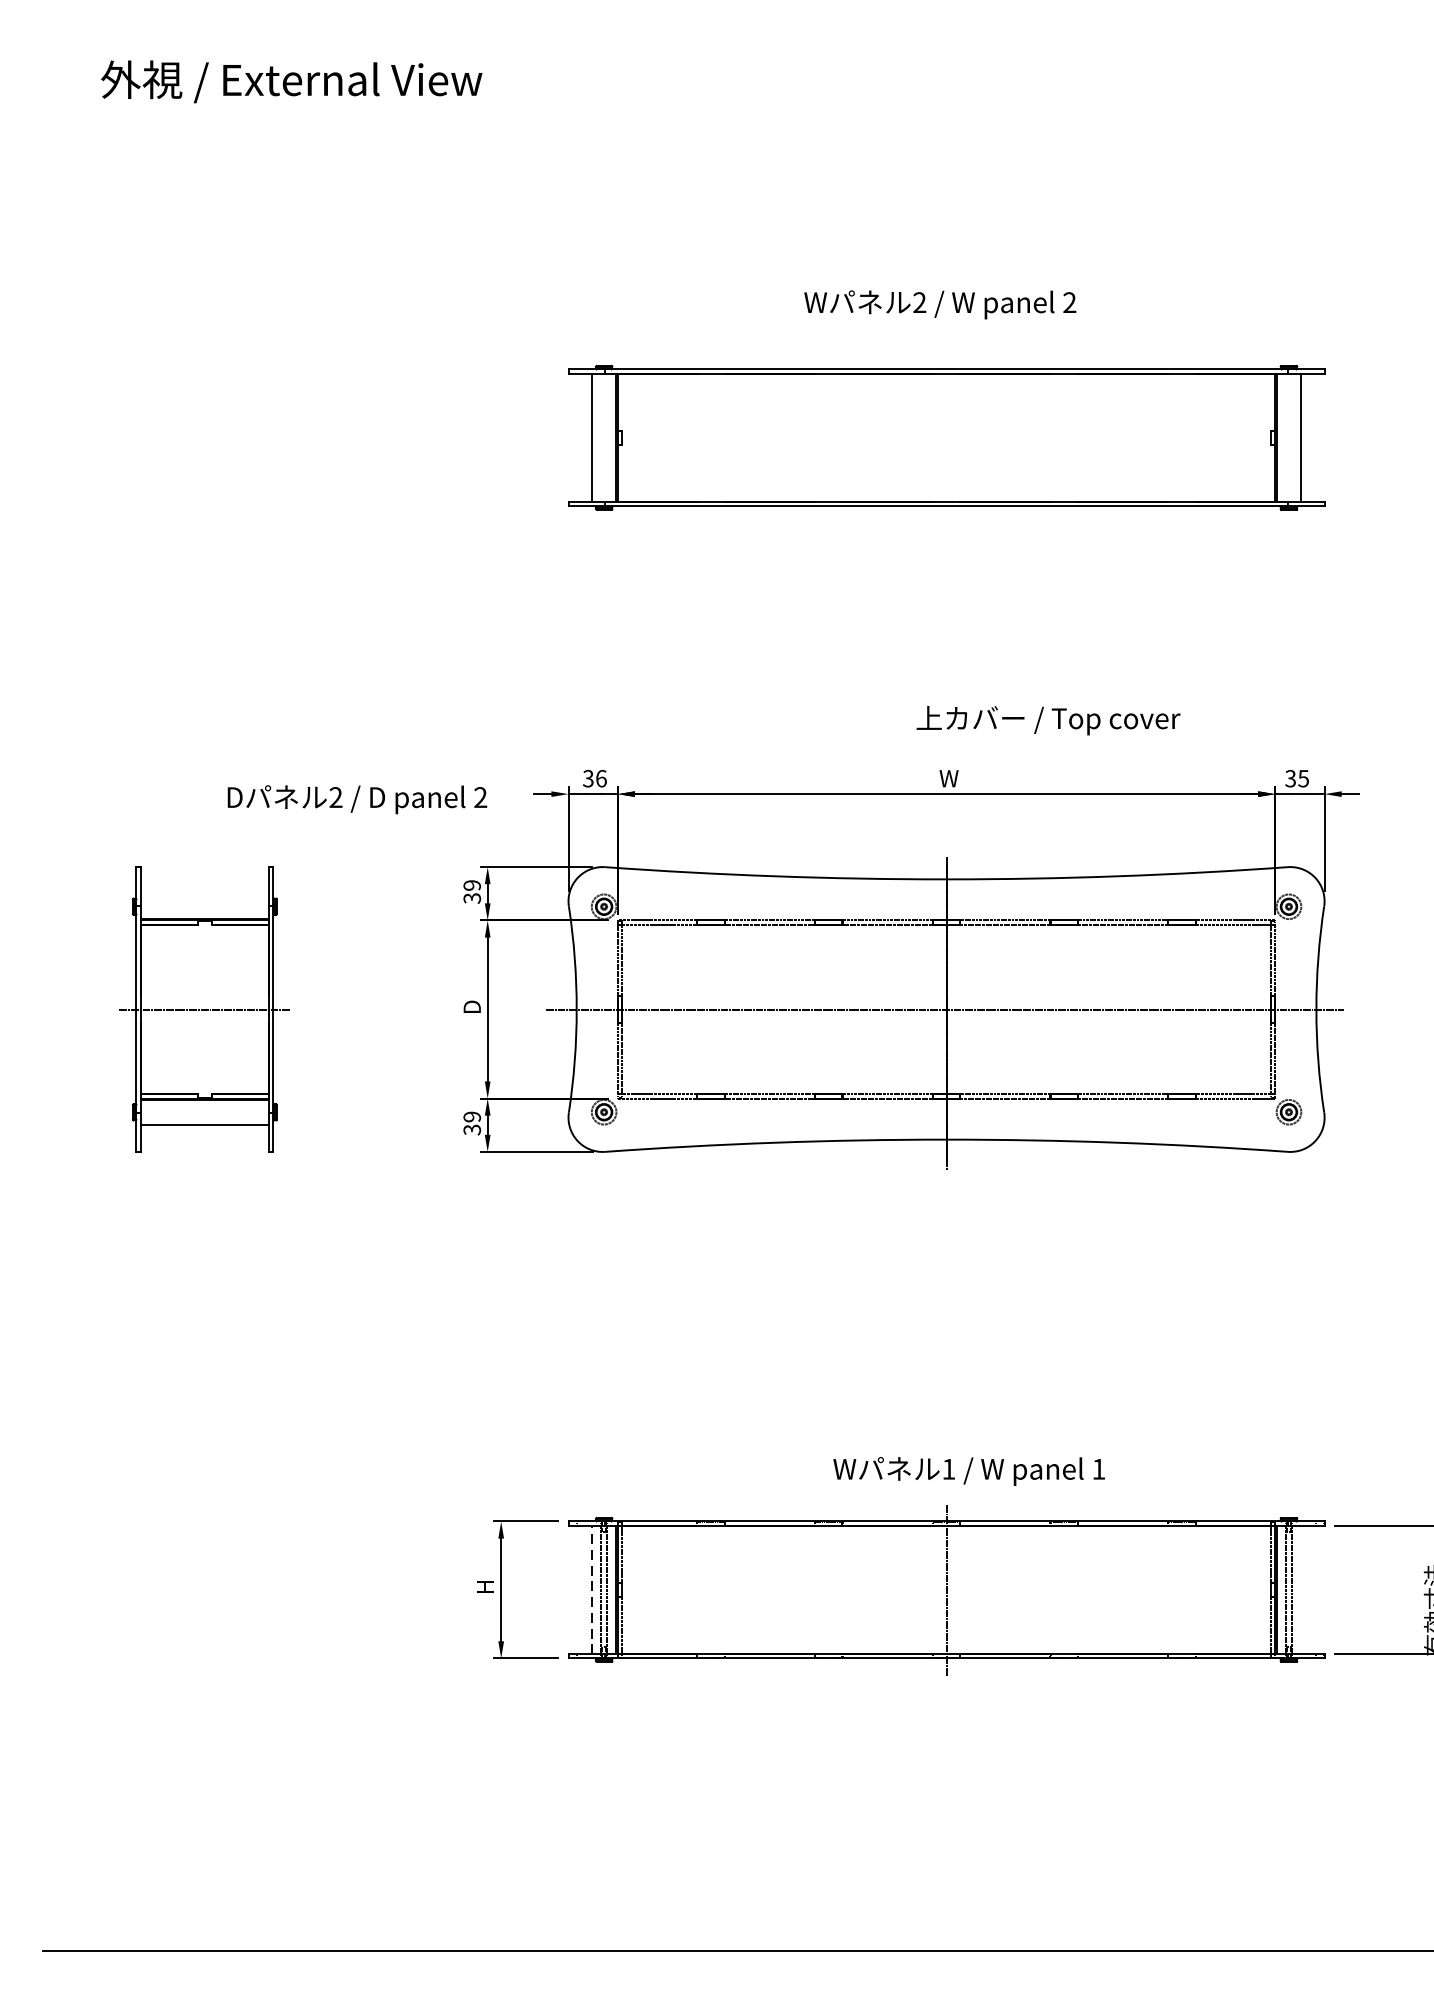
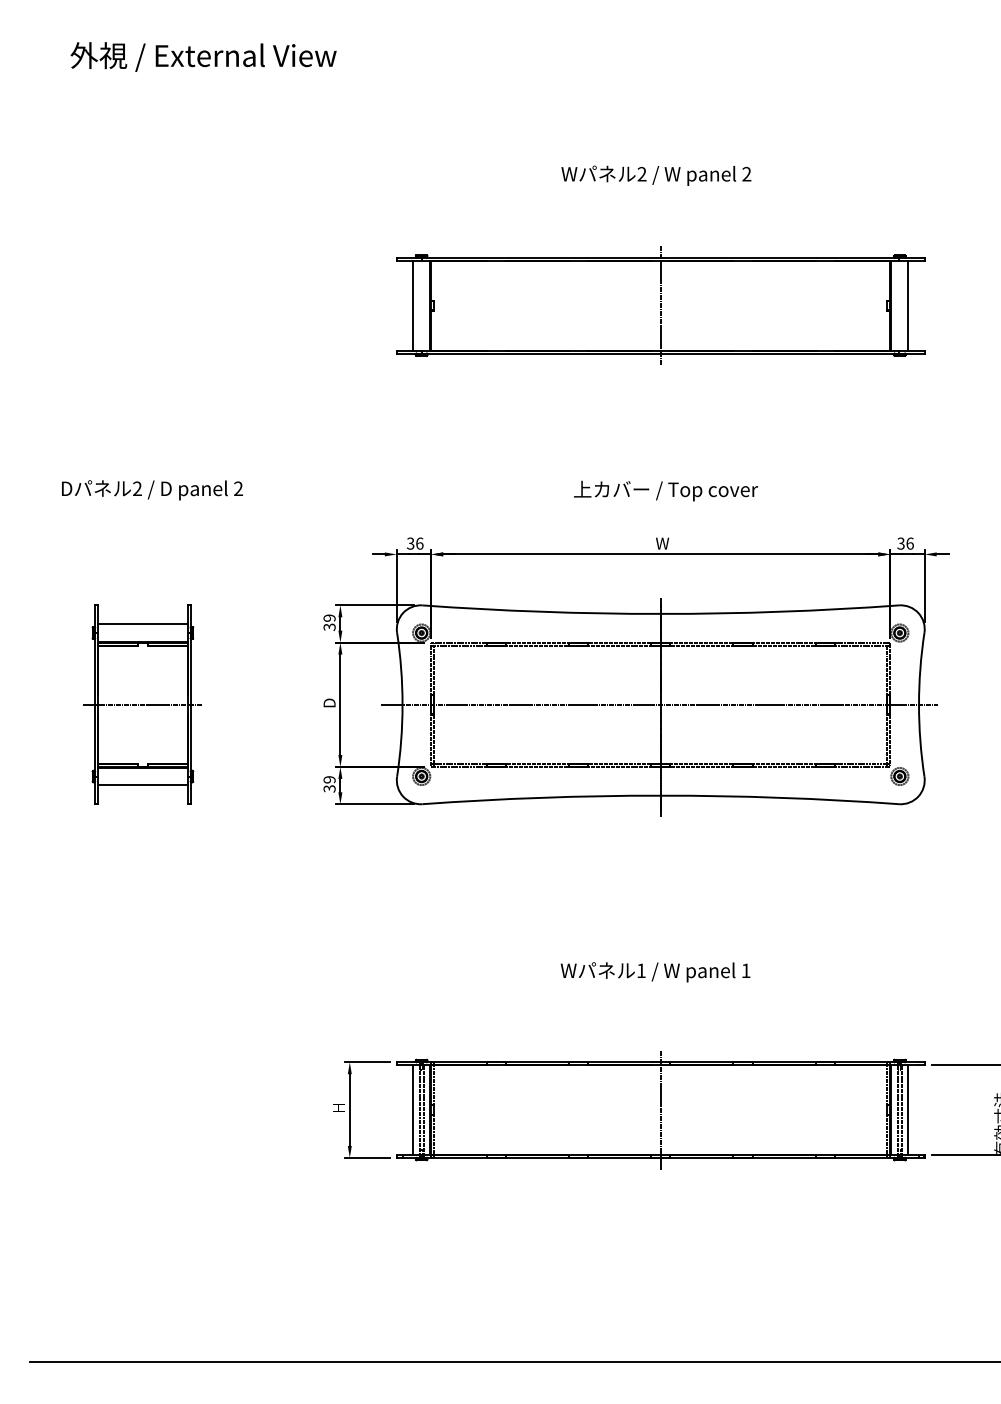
text: (940, 304) -> (656, 175), moved
line: (946, 437) -> (660, 305), added
text: (1049, 719) -> (666, 490), moved
text: (1302, 778) -> (909, 543), 35 -> 36
text: (357, 799) -> (152, 490), moved
line: (204, 894) -> (142, 624), added
text: (969, 1471) -> (655, 972), moved
line: (592, 1590) -> (413, 1110), dashed -> solid
line: (1301, 1590) -> (908, 1110), added

